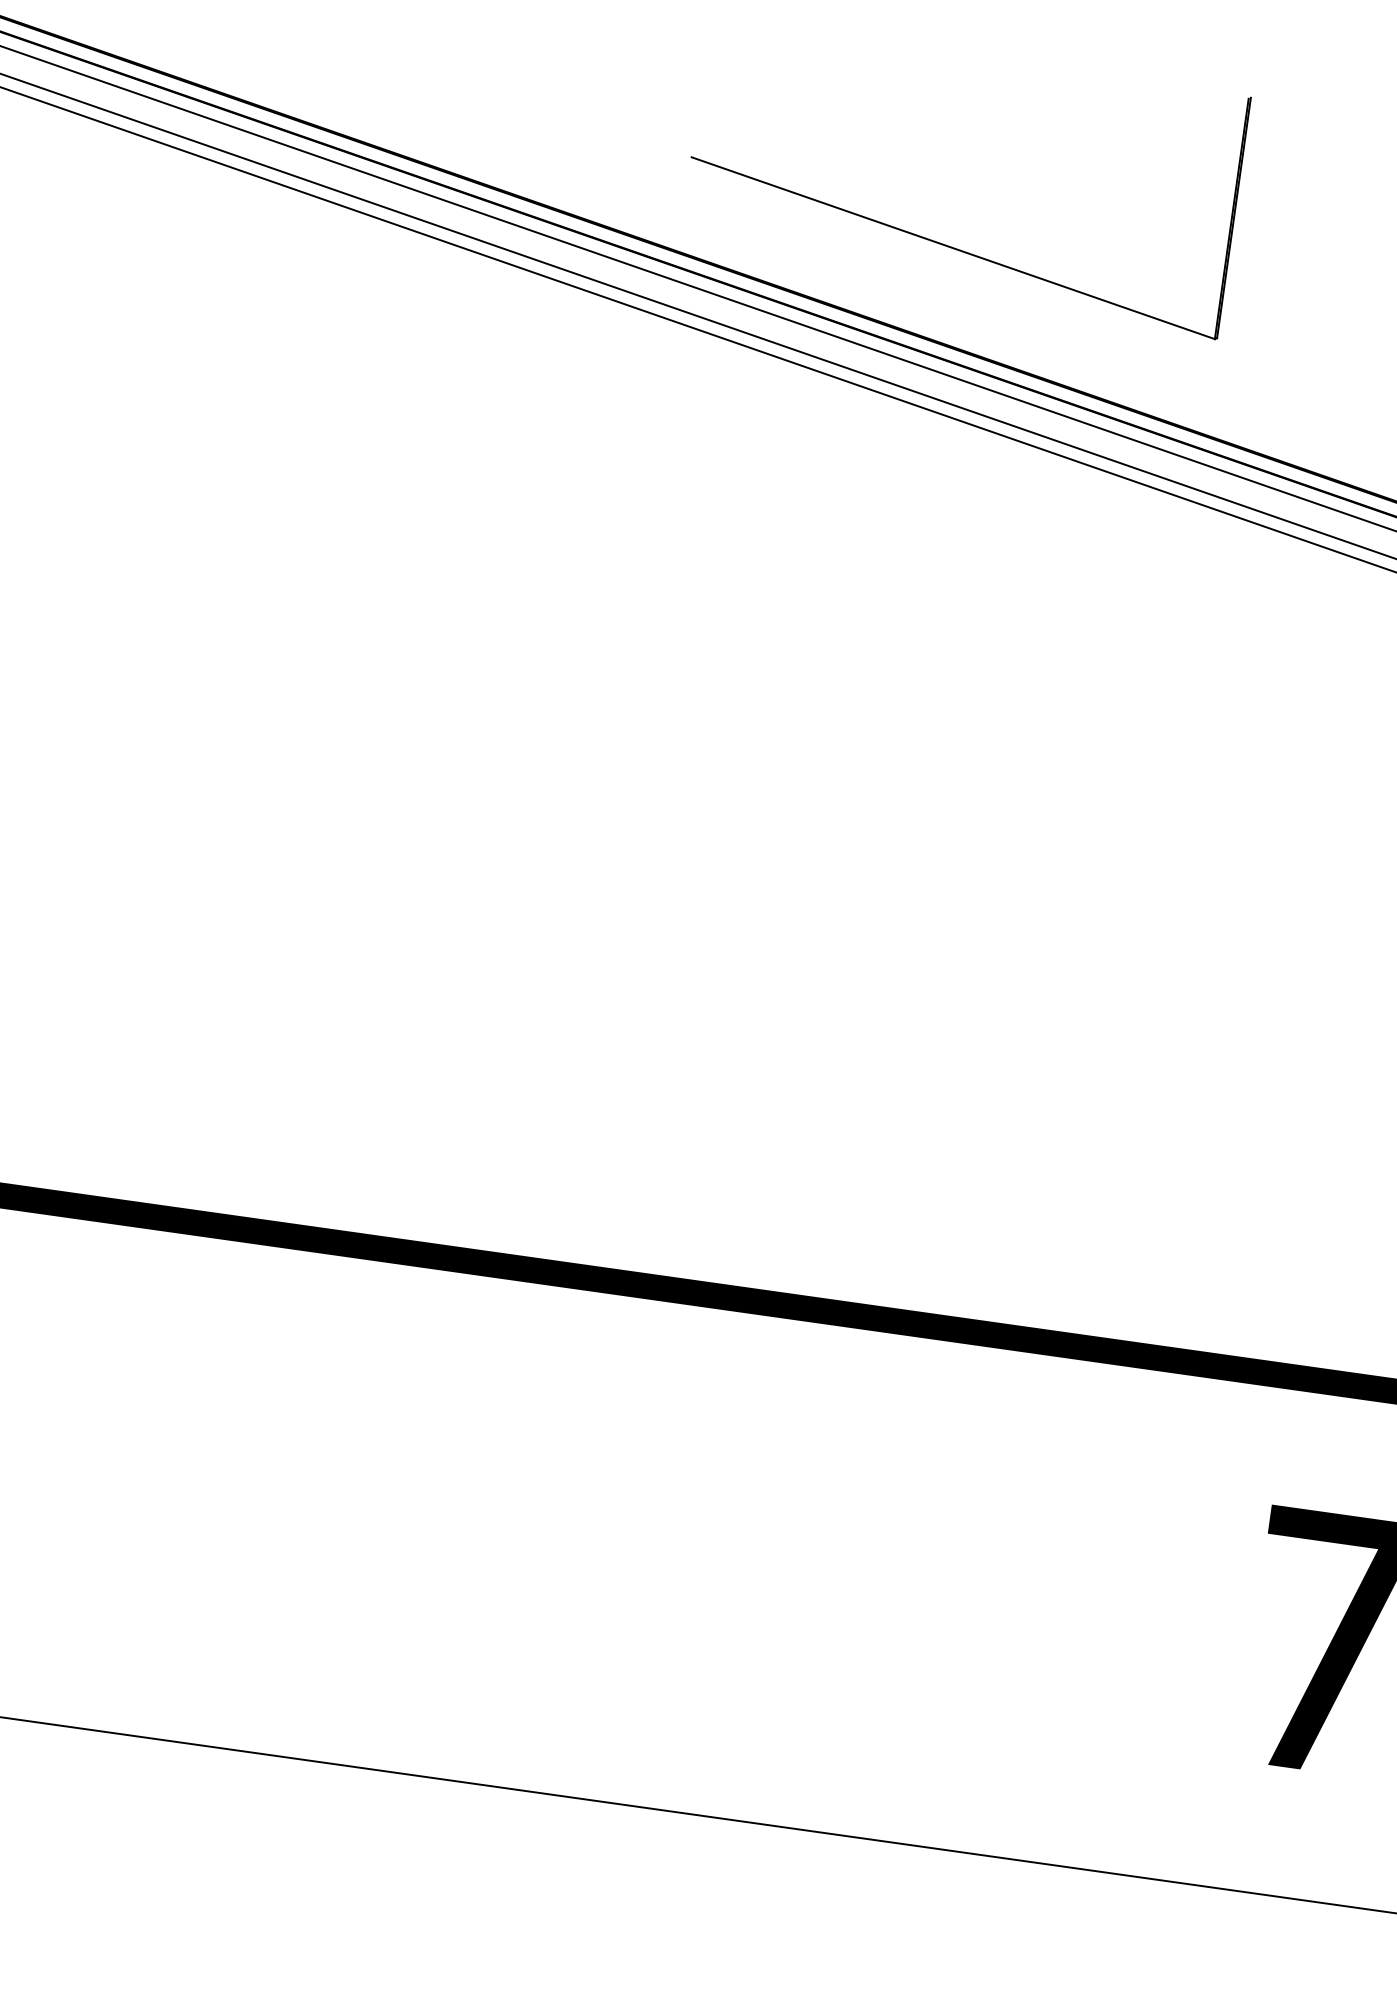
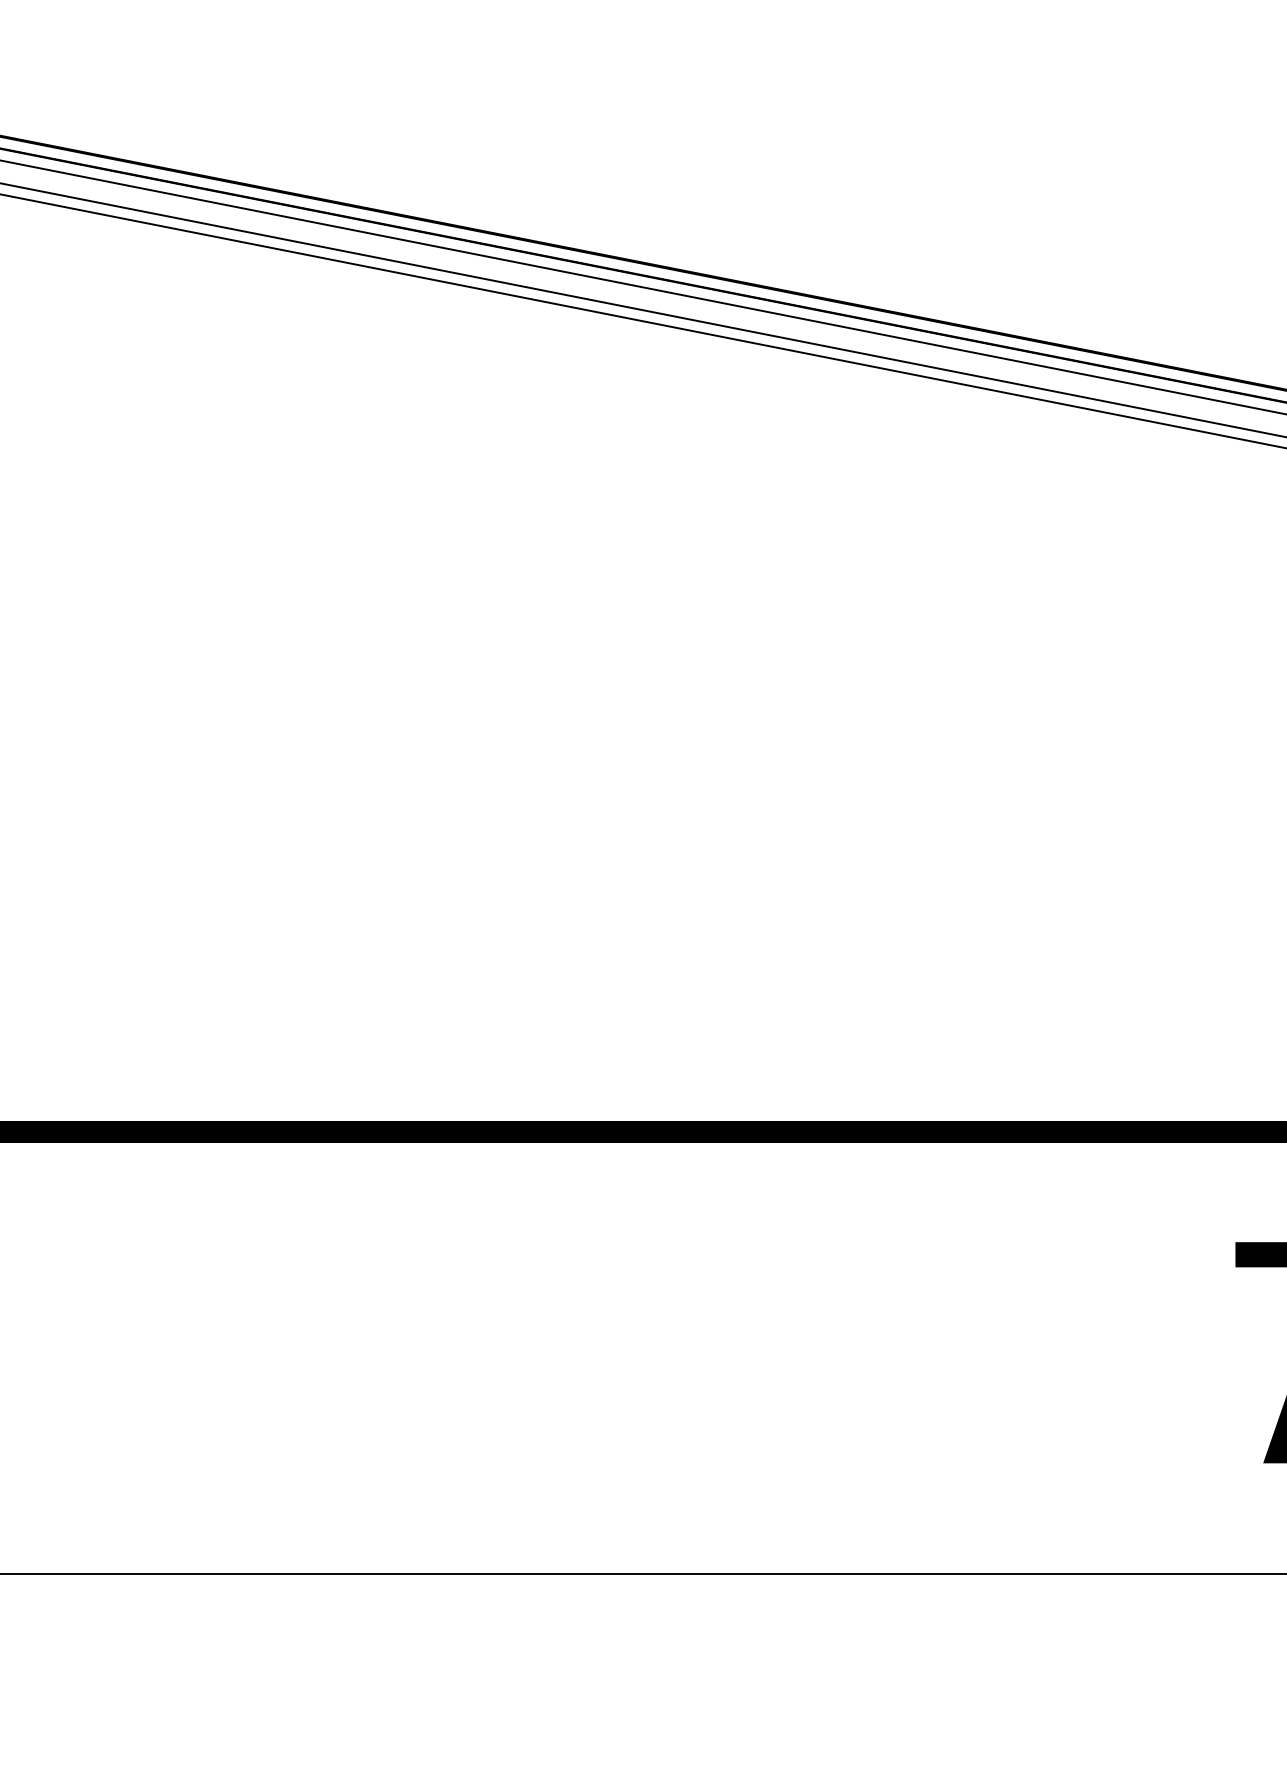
part: (940, 242) -> (804, 211), removed

